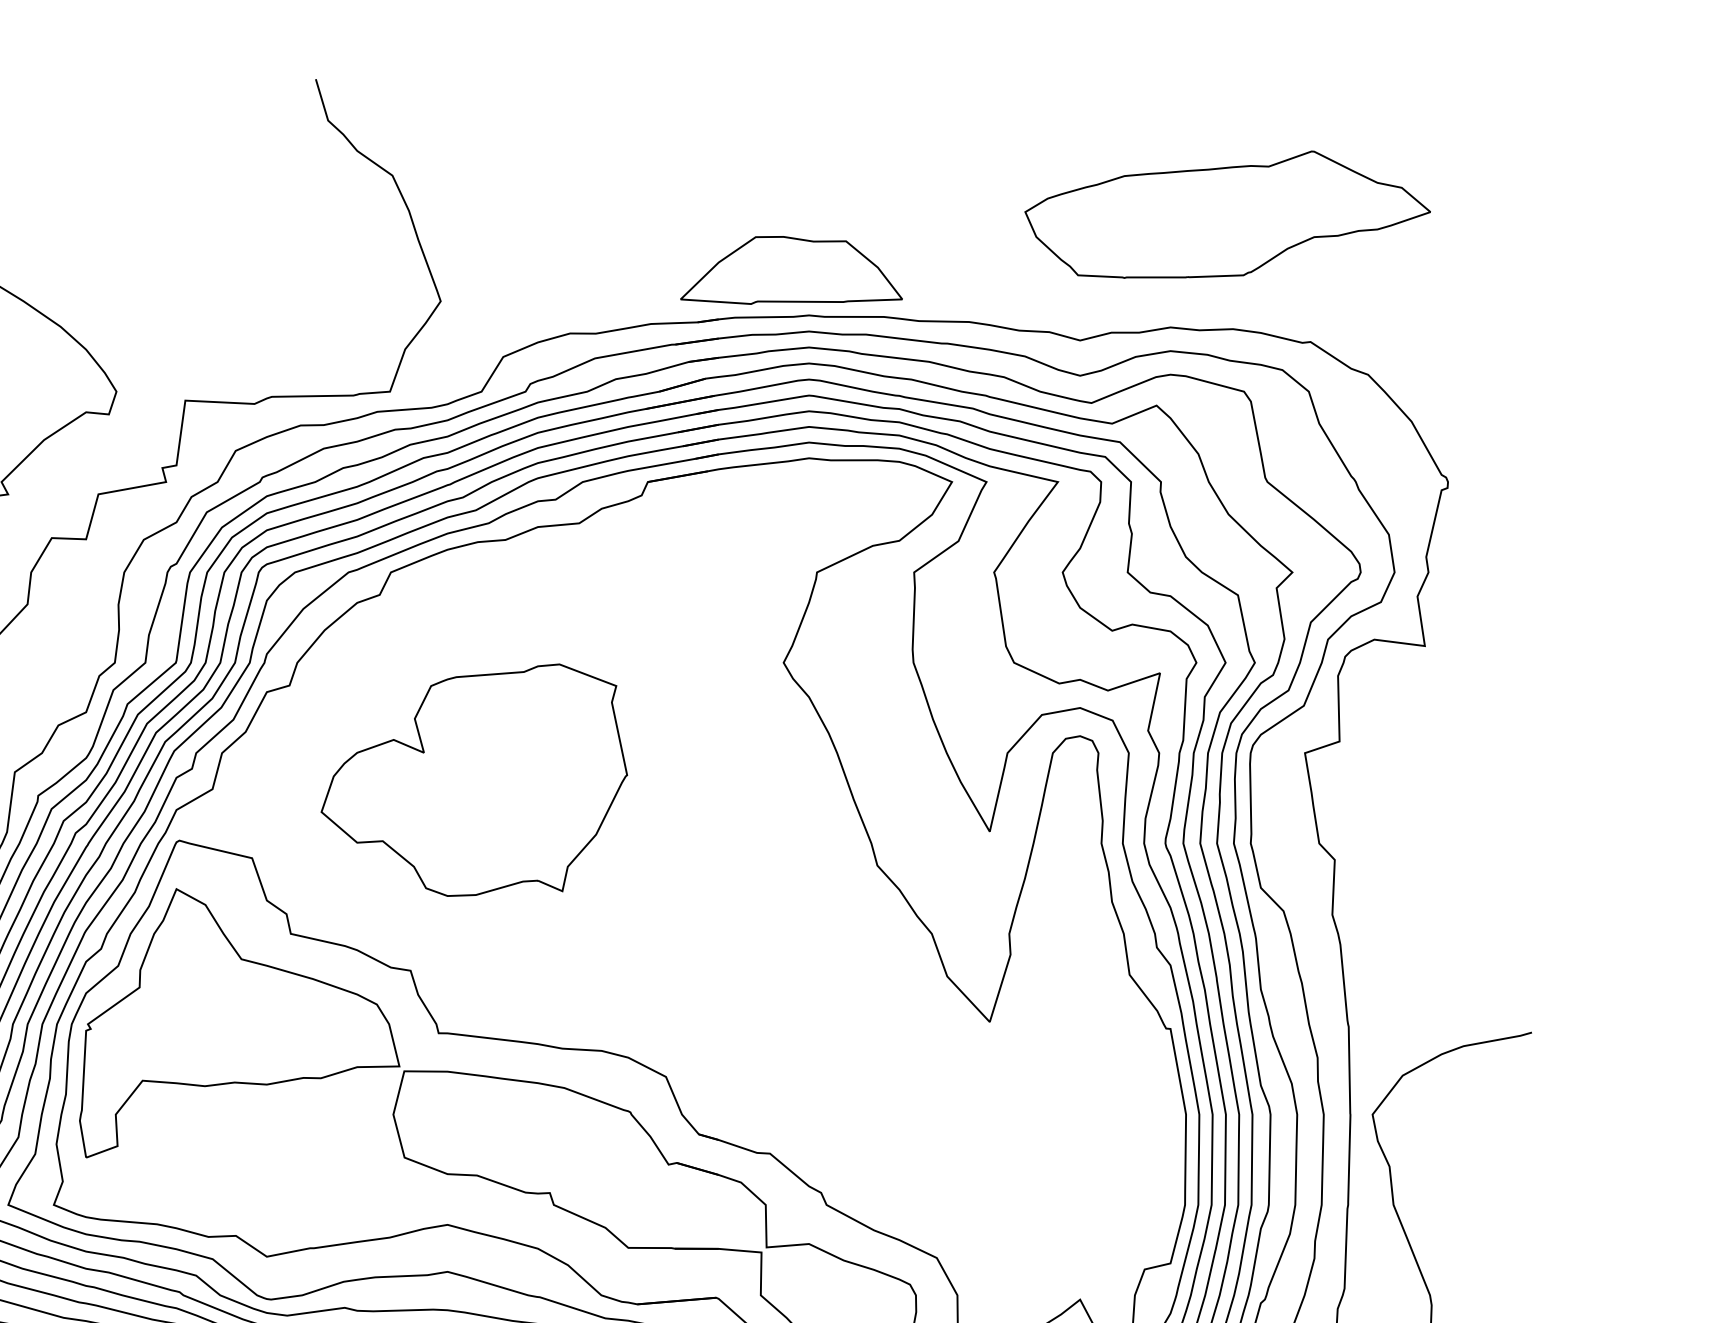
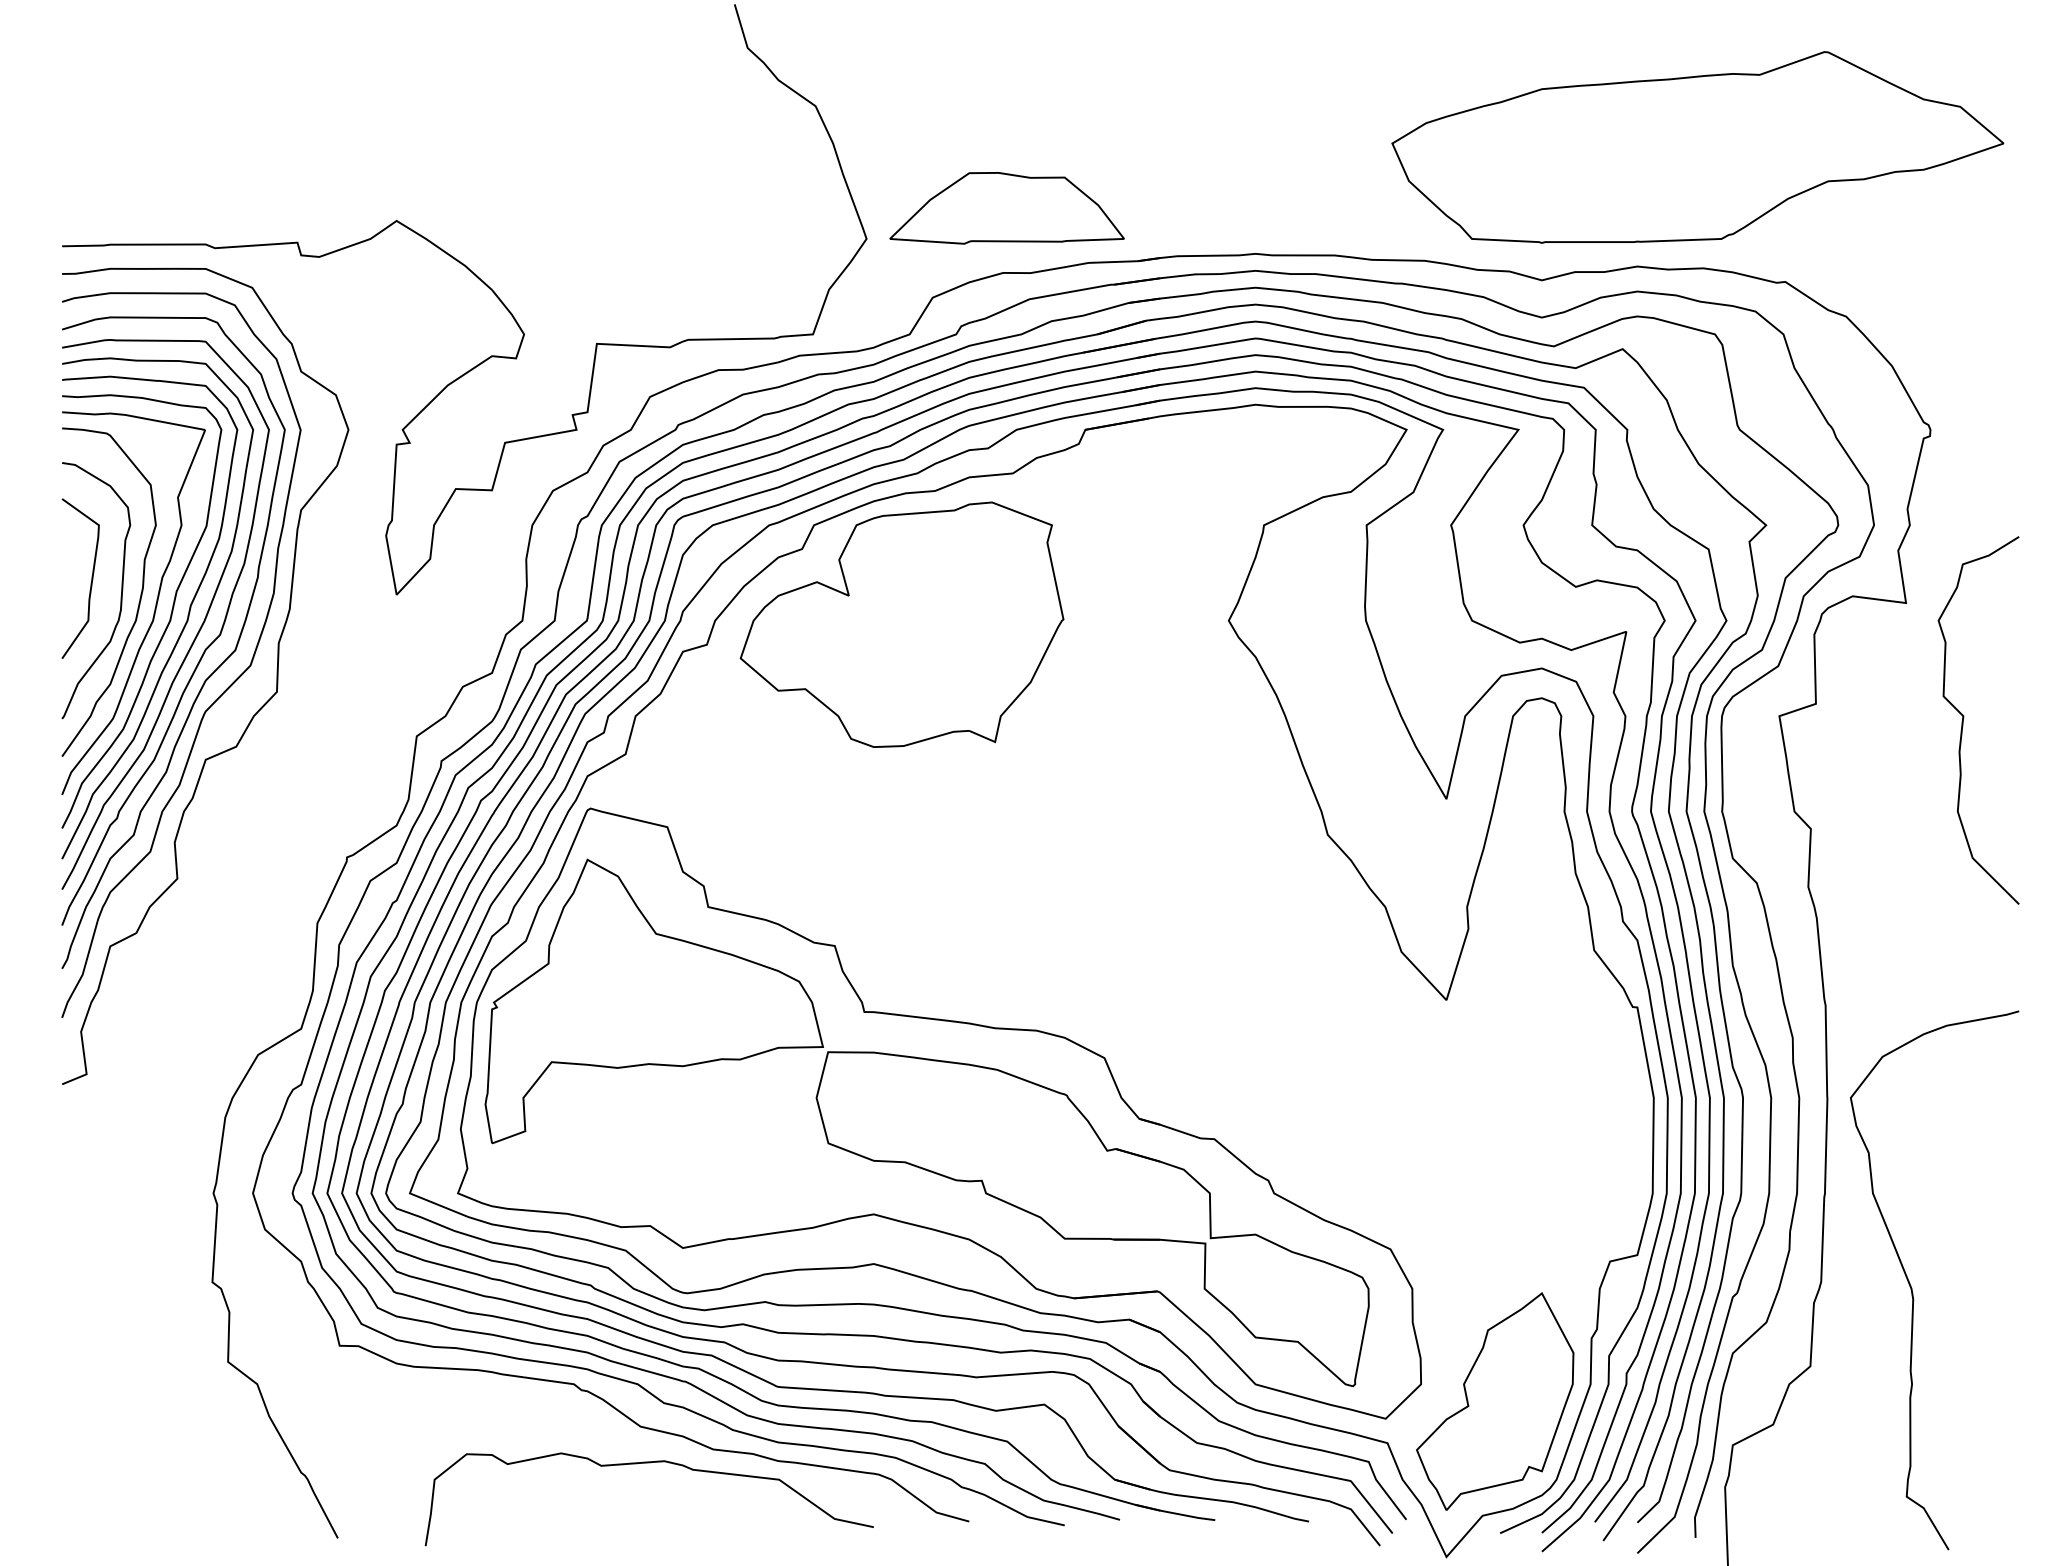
part: (1227, 214) -> (1697, 147), size x1.43
part: (790, 270) -> (1006, 208), moved
curve: (1480, 754) -> (1964, 717), added
part: (473, 779) -> (901, 624), moved

